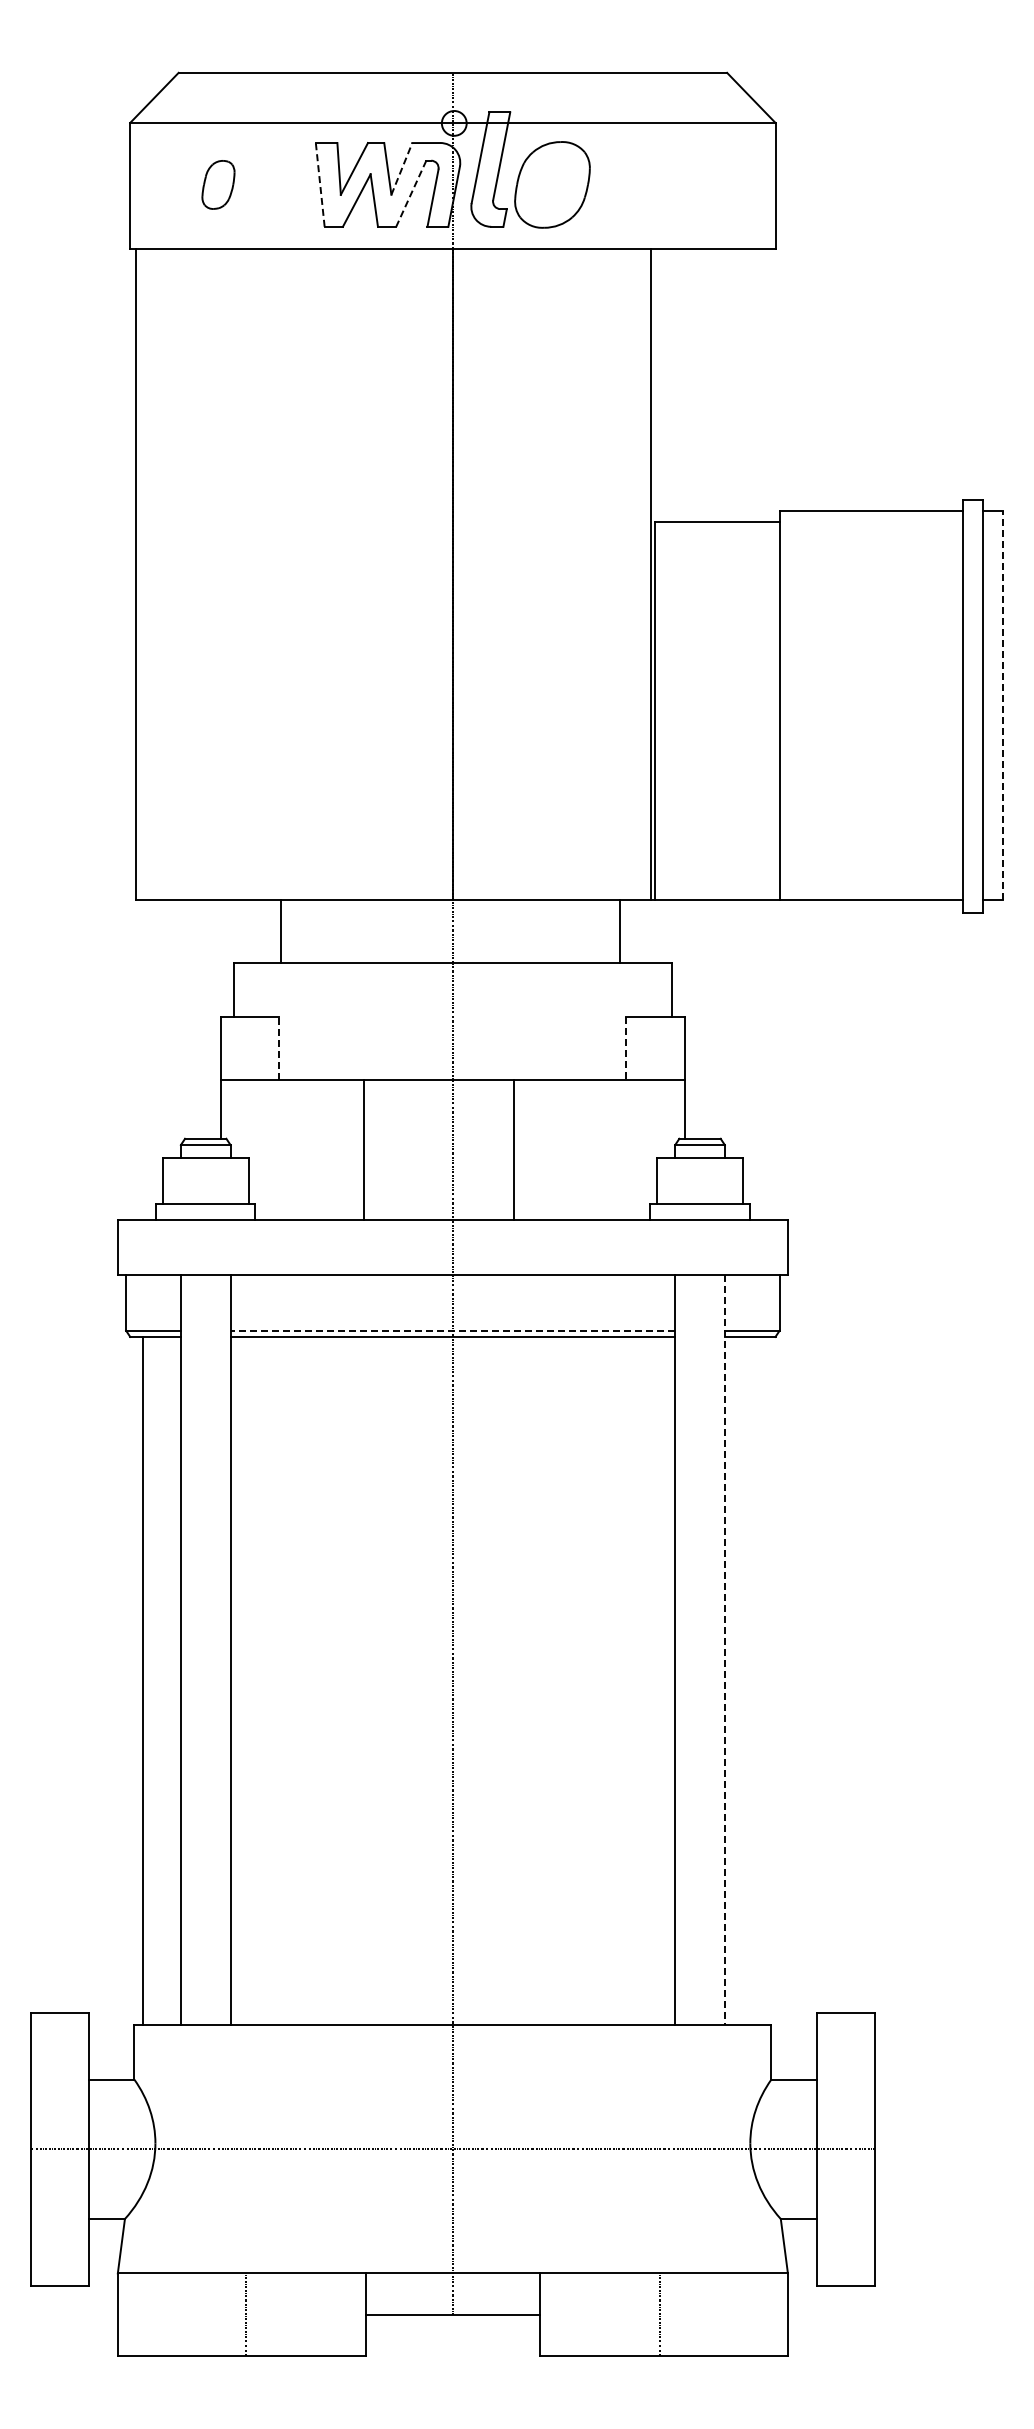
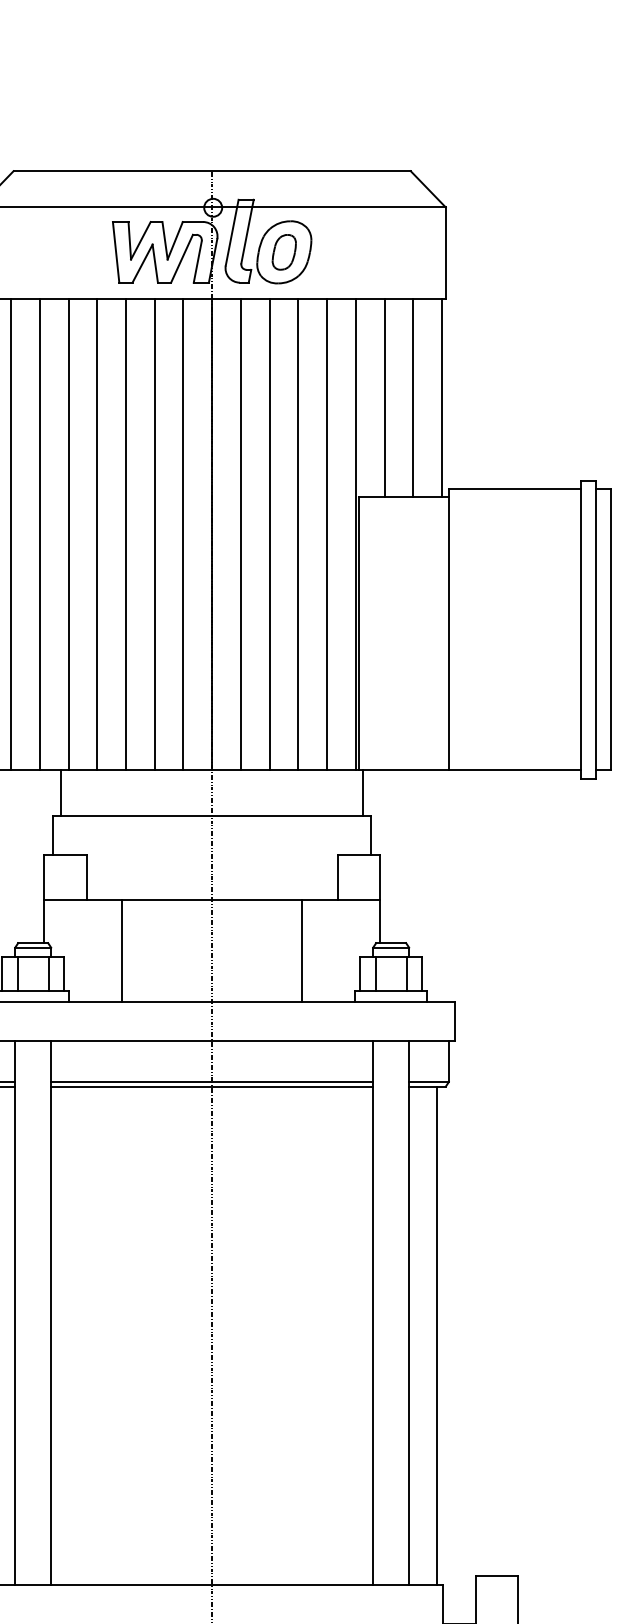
line: (401, 168) -> (174, 240), dashed -> solid
part: (218, 184) -> (284, 252), moved
line: (320, 184) -> (116, 252), dashed -> solid
line: (411, 194) -> (182, 259), dashed -> solid
line: (690, 385) -> (384, 397), added
line: (730, 385) -> (413, 397), added
line: (770, 385) -> (442, 397), added
line: (175, 574) -> (11, 534), added
line: (214, 574) -> (39, 534), added
line: (254, 574) -> (68, 534), added
line: (294, 574) -> (97, 534), added
line: (333, 574) -> (125, 534), added
line: (373, 574) -> (154, 534), added
line: (413, 574) -> (183, 534), added
line: (492, 574) -> (240, 534), added
line: (532, 574) -> (269, 534), added
line: (571, 574) -> (298, 534), added
line: (611, 574) -> (327, 534), added
line: (1003, 705) -> (610, 629), dashed -> solid
line: (281, 931) -> (61, 793), moved
line: (619, 931) -> (363, 793), moved
line: (279, 1047) -> (86, 877), dashed -> solid
line: (626, 1048) -> (337, 877), dashed -> solid
line: (363, 1149) -> (122, 950), moved
line: (513, 1149) -> (301, 950), moved
line: (184, 1180) -> (17, 973), added
line: (227, 1180) -> (48, 973), added
line: (678, 1180) -> (375, 973), added
line: (721, 1180) -> (406, 973), added
line: (452, 1330) -> (211, 1081), dashed -> solid
line: (724, 1650) -> (408, 1313), dashed -> solid
line: (763, 1680) -> (437, 1335), added

